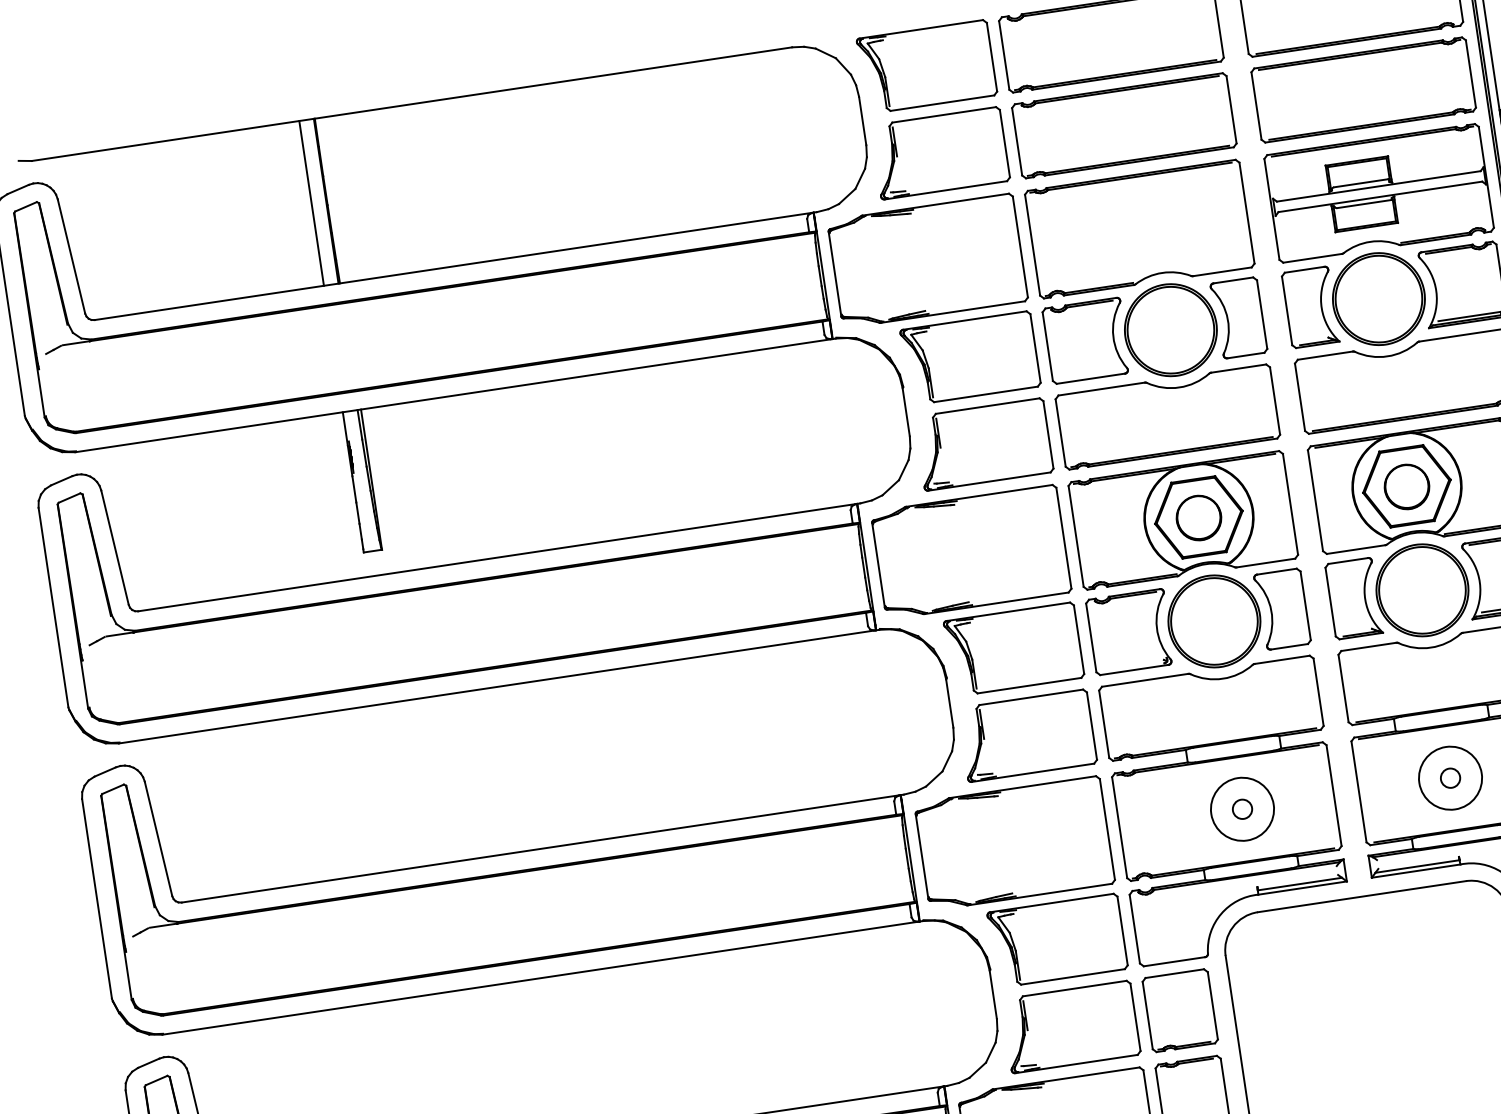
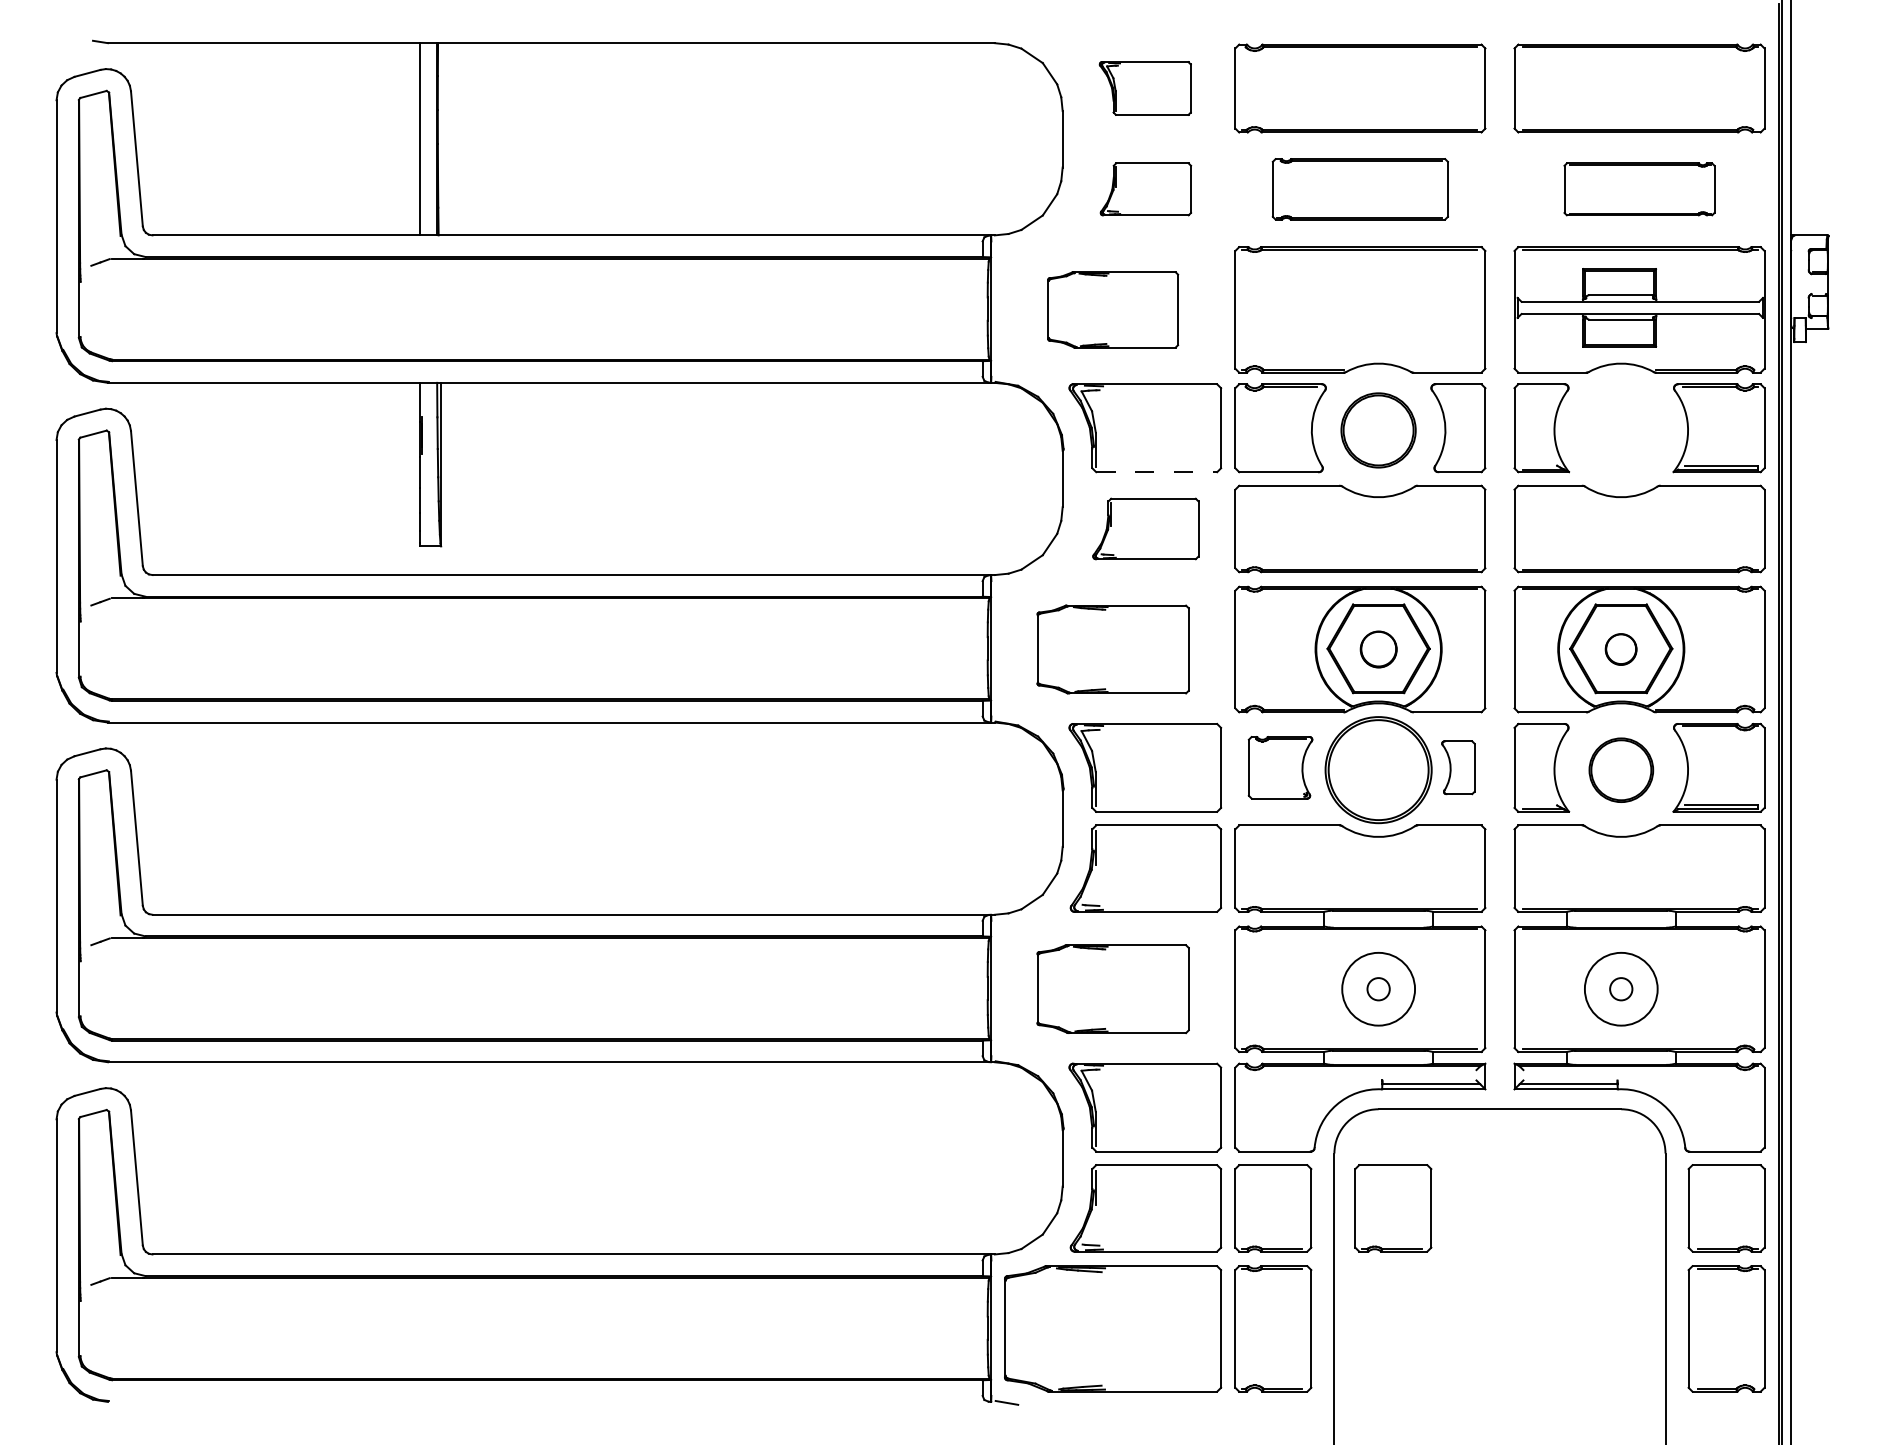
part: (927, 66) -> (1145, 88), size x0.6
part: (1363, 90) -> (1639, 189), size x0.6
part: (1124, 125) -> (1360, 189), size x0.7
part: (940, 153) -> (1145, 189), size x0.6
part: (928, 260) -> (1113, 309), size x0.6
part: (1379, 299) -> (1621, 430), removed
part: (1170, 330) -> (1378, 430), size x0.7
line: (986, 394) -> (1157, 472), solid -> dashed
part: (983, 444) -> (1145, 528), size x0.7
part: (1406, 487) -> (1620, 649), size x0.6
part: (1198, 518) -> (1378, 649), size x0.7
part: (971, 551) -> (1113, 649), size x0.7
part: (1422, 590) -> (1621, 770), size x0.6
part: (1282, 608) -> (1458, 767), size x0.6
part: (1129, 631) -> (1280, 767), size x0.7
part: (1015, 842) -> (1113, 988), size x0.7
part: (1283, 995) -> (1393, 1208), added

